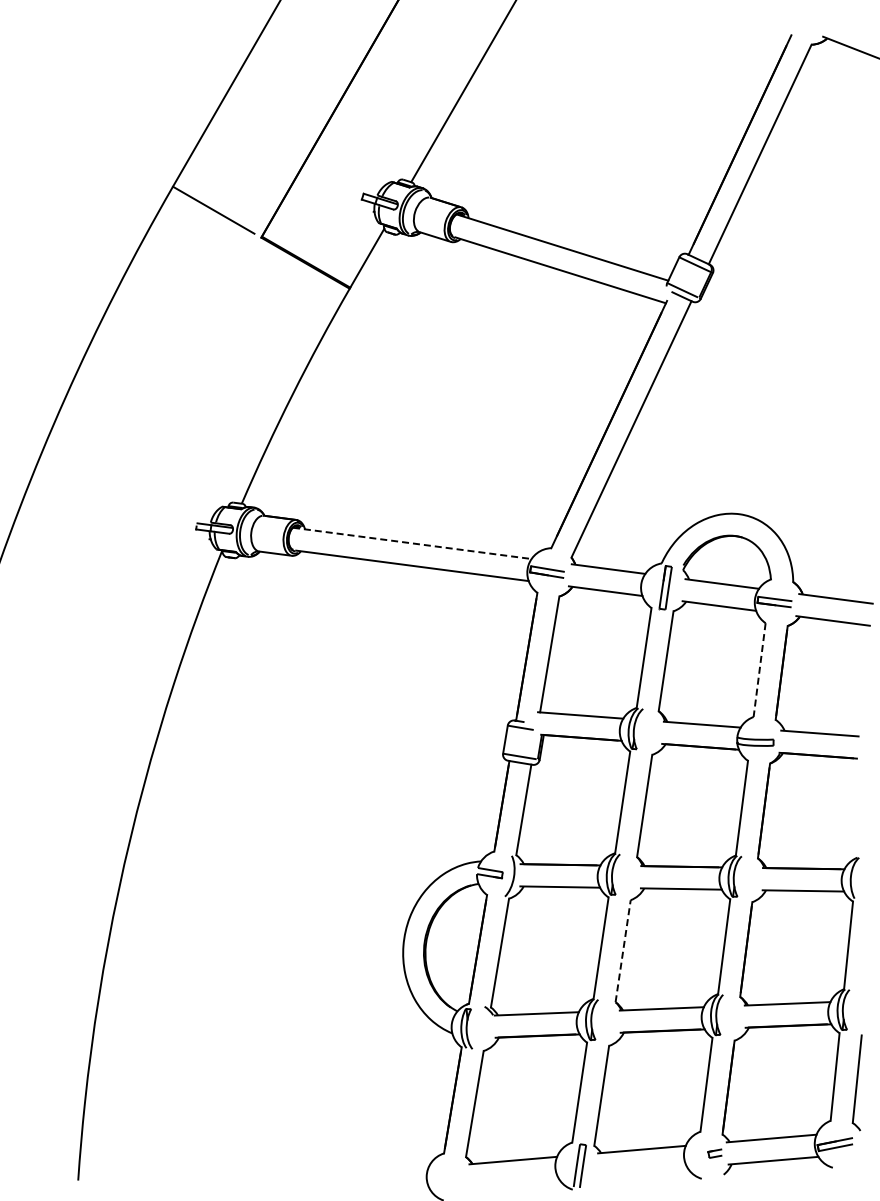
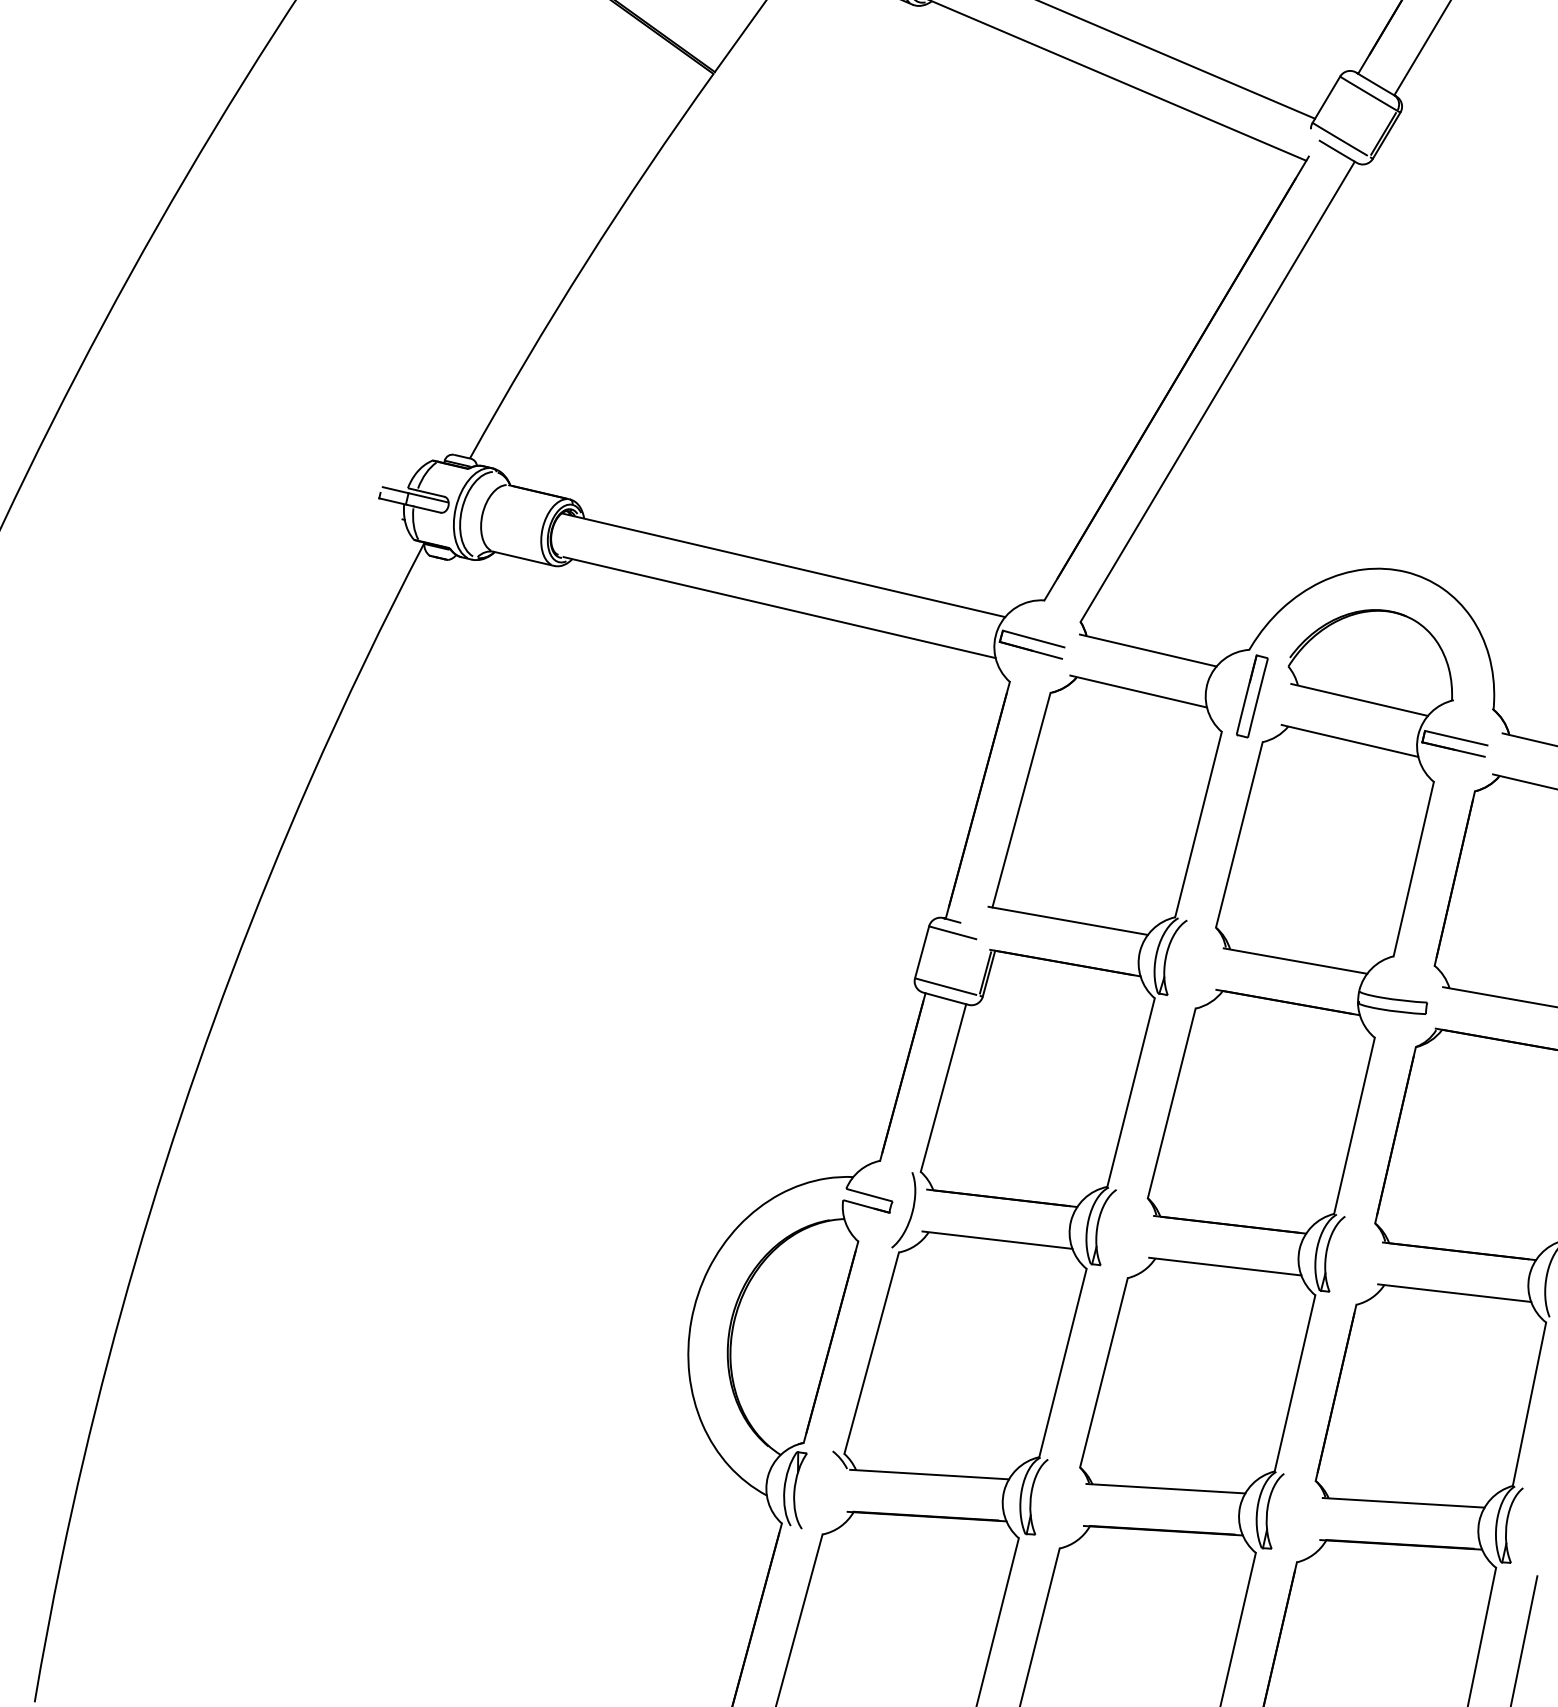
line: (412, 543) -> (783, 565), dashed -> solid
line: (759, 670) -> (1413, 869), dashed -> solid
line: (623, 951) -> (1104, 1373), dashed -> solid

